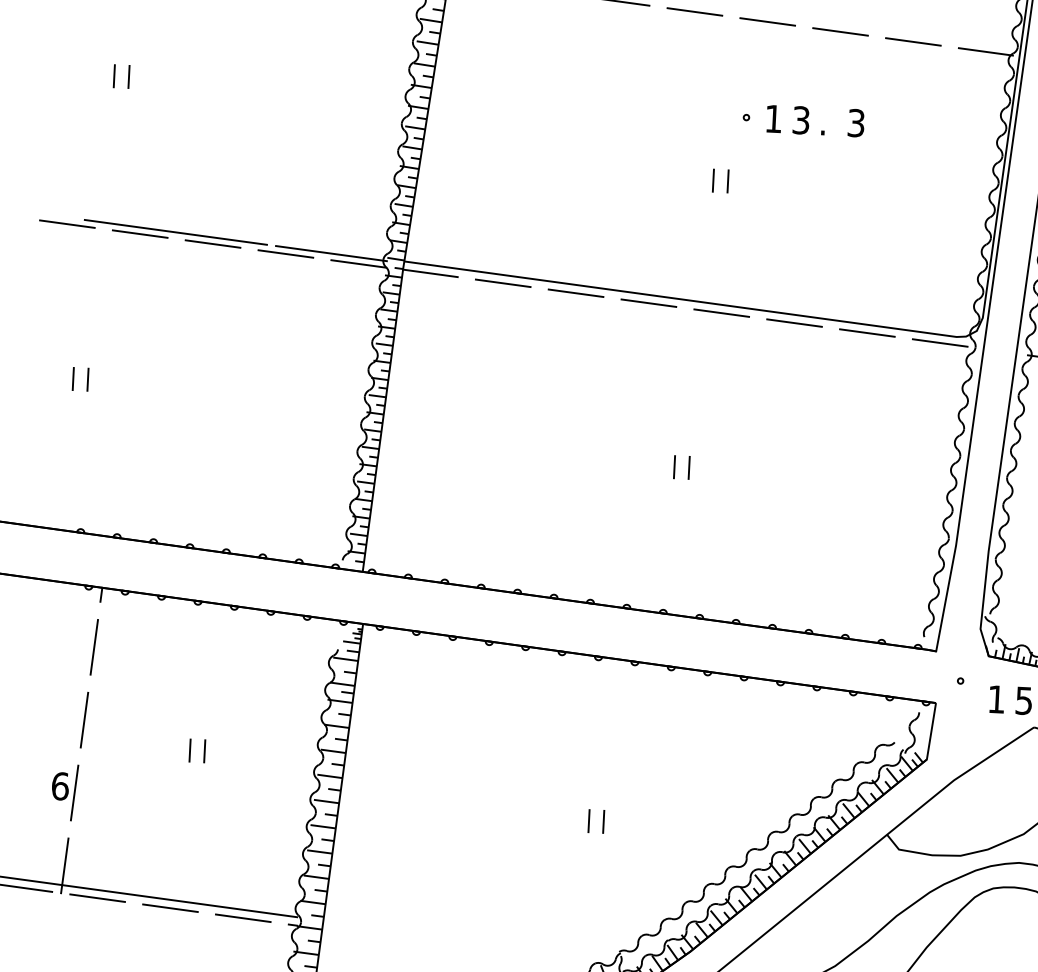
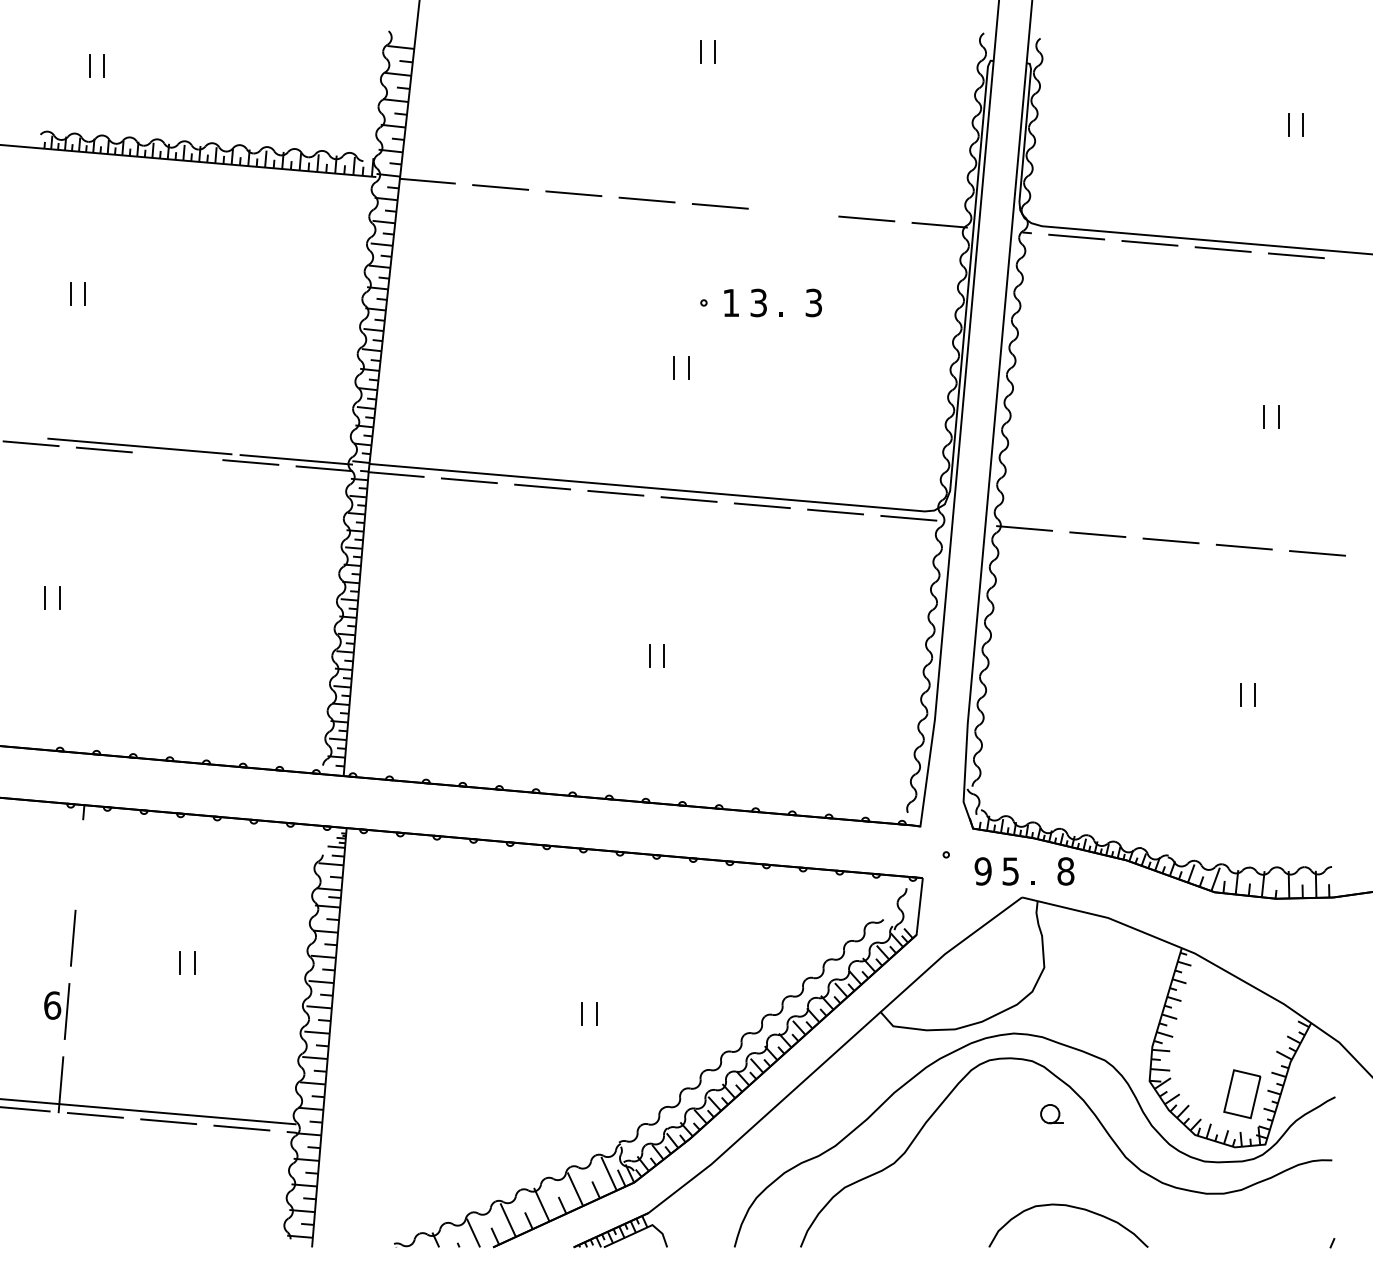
line: (840, 31) -> (793, 212), removed
line: (212, 243) -> (177, 455), removed
line: (94, 646) -> (79, 864), removed
text: (995, 699) -> (982, 871), 1 -> 9

